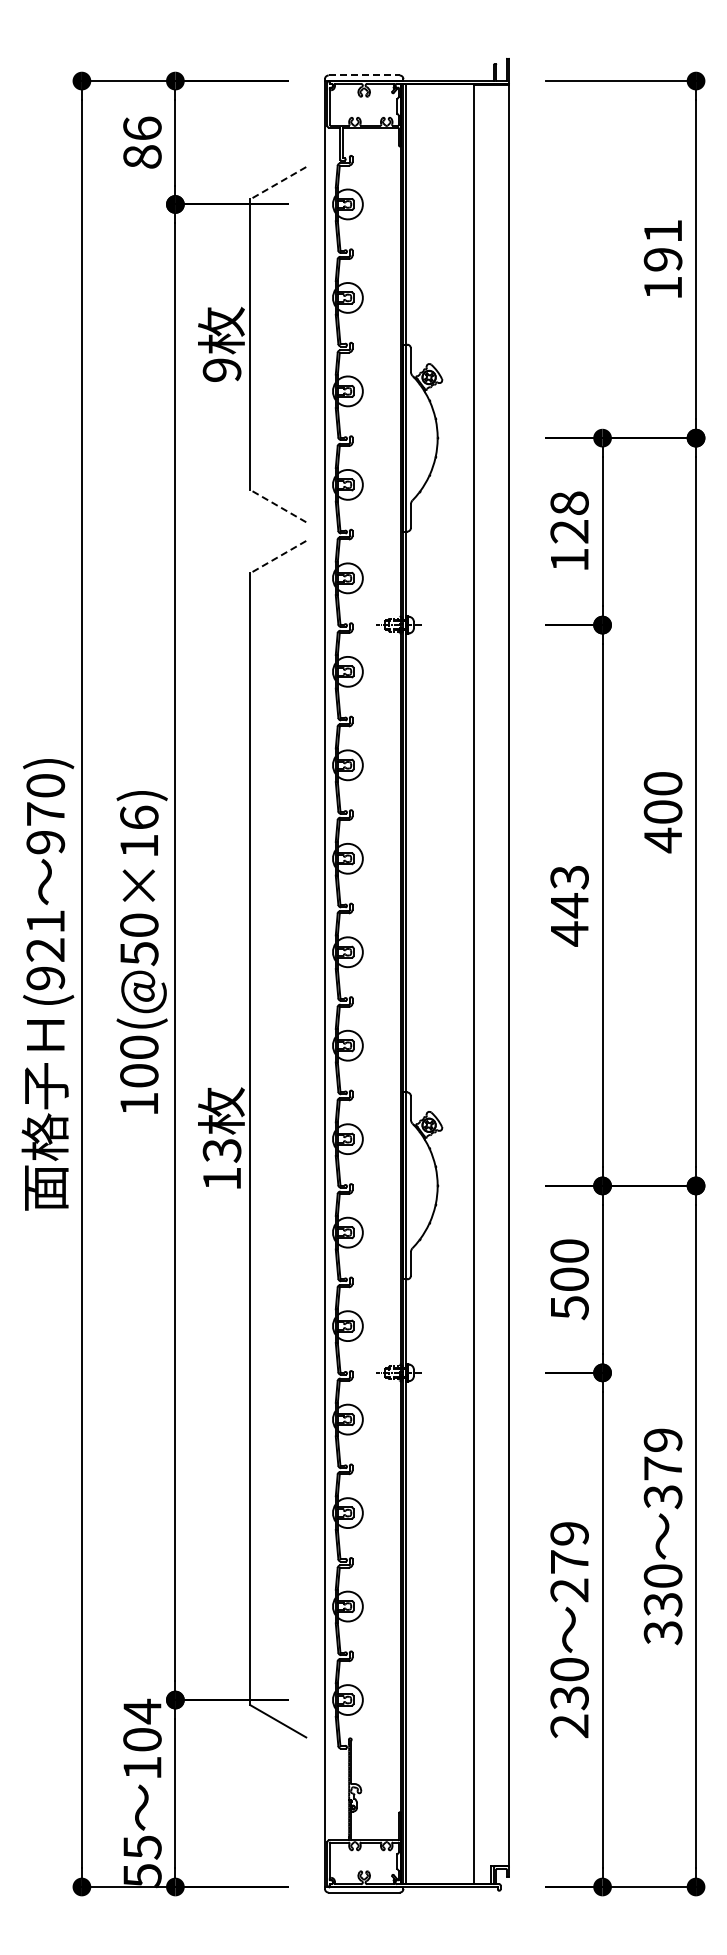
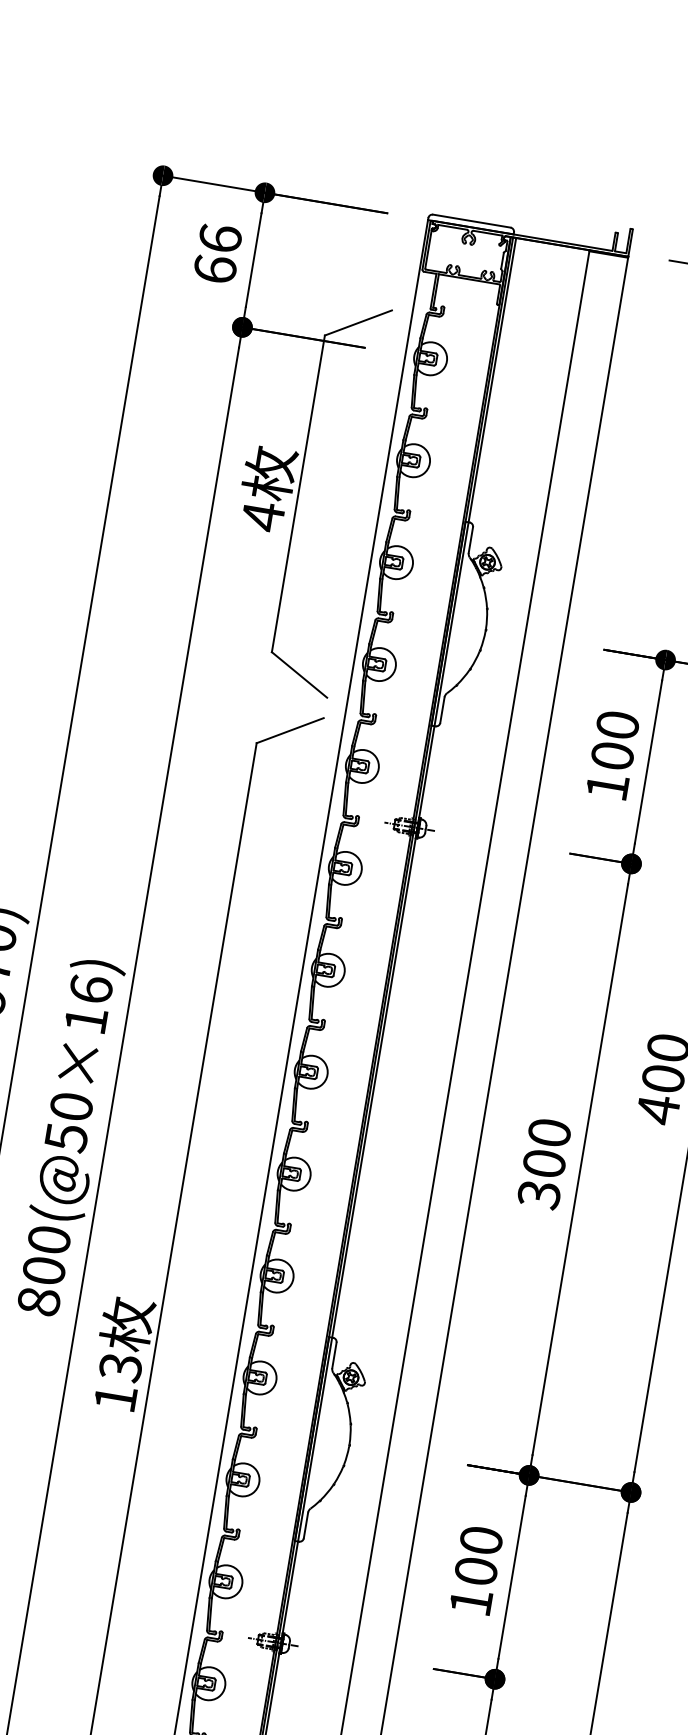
line: (364, 75) -> (472, 221), dashed -> solid
text: (142, 156) -> (215, 269), 86 -> 66
line: (277, 183) -> (357, 323), dashed -> solid
text: (221, 370) -> (262, 516), 9 -> 4
line: (277, 505) -> (298, 674), dashed -> solid
text: (569, 517) -> (615, 740), 128 -> 100
line: (277, 557) -> (289, 730), dashed -> solid
text: (569, 905) -> (544, 1163), 443 -> 300
text: (139, 1103) -> (39, 1301), 100(@50×16) -> 800(@50×16)
text: (569, 1308) -> (470, 1603), 500 -> 100

